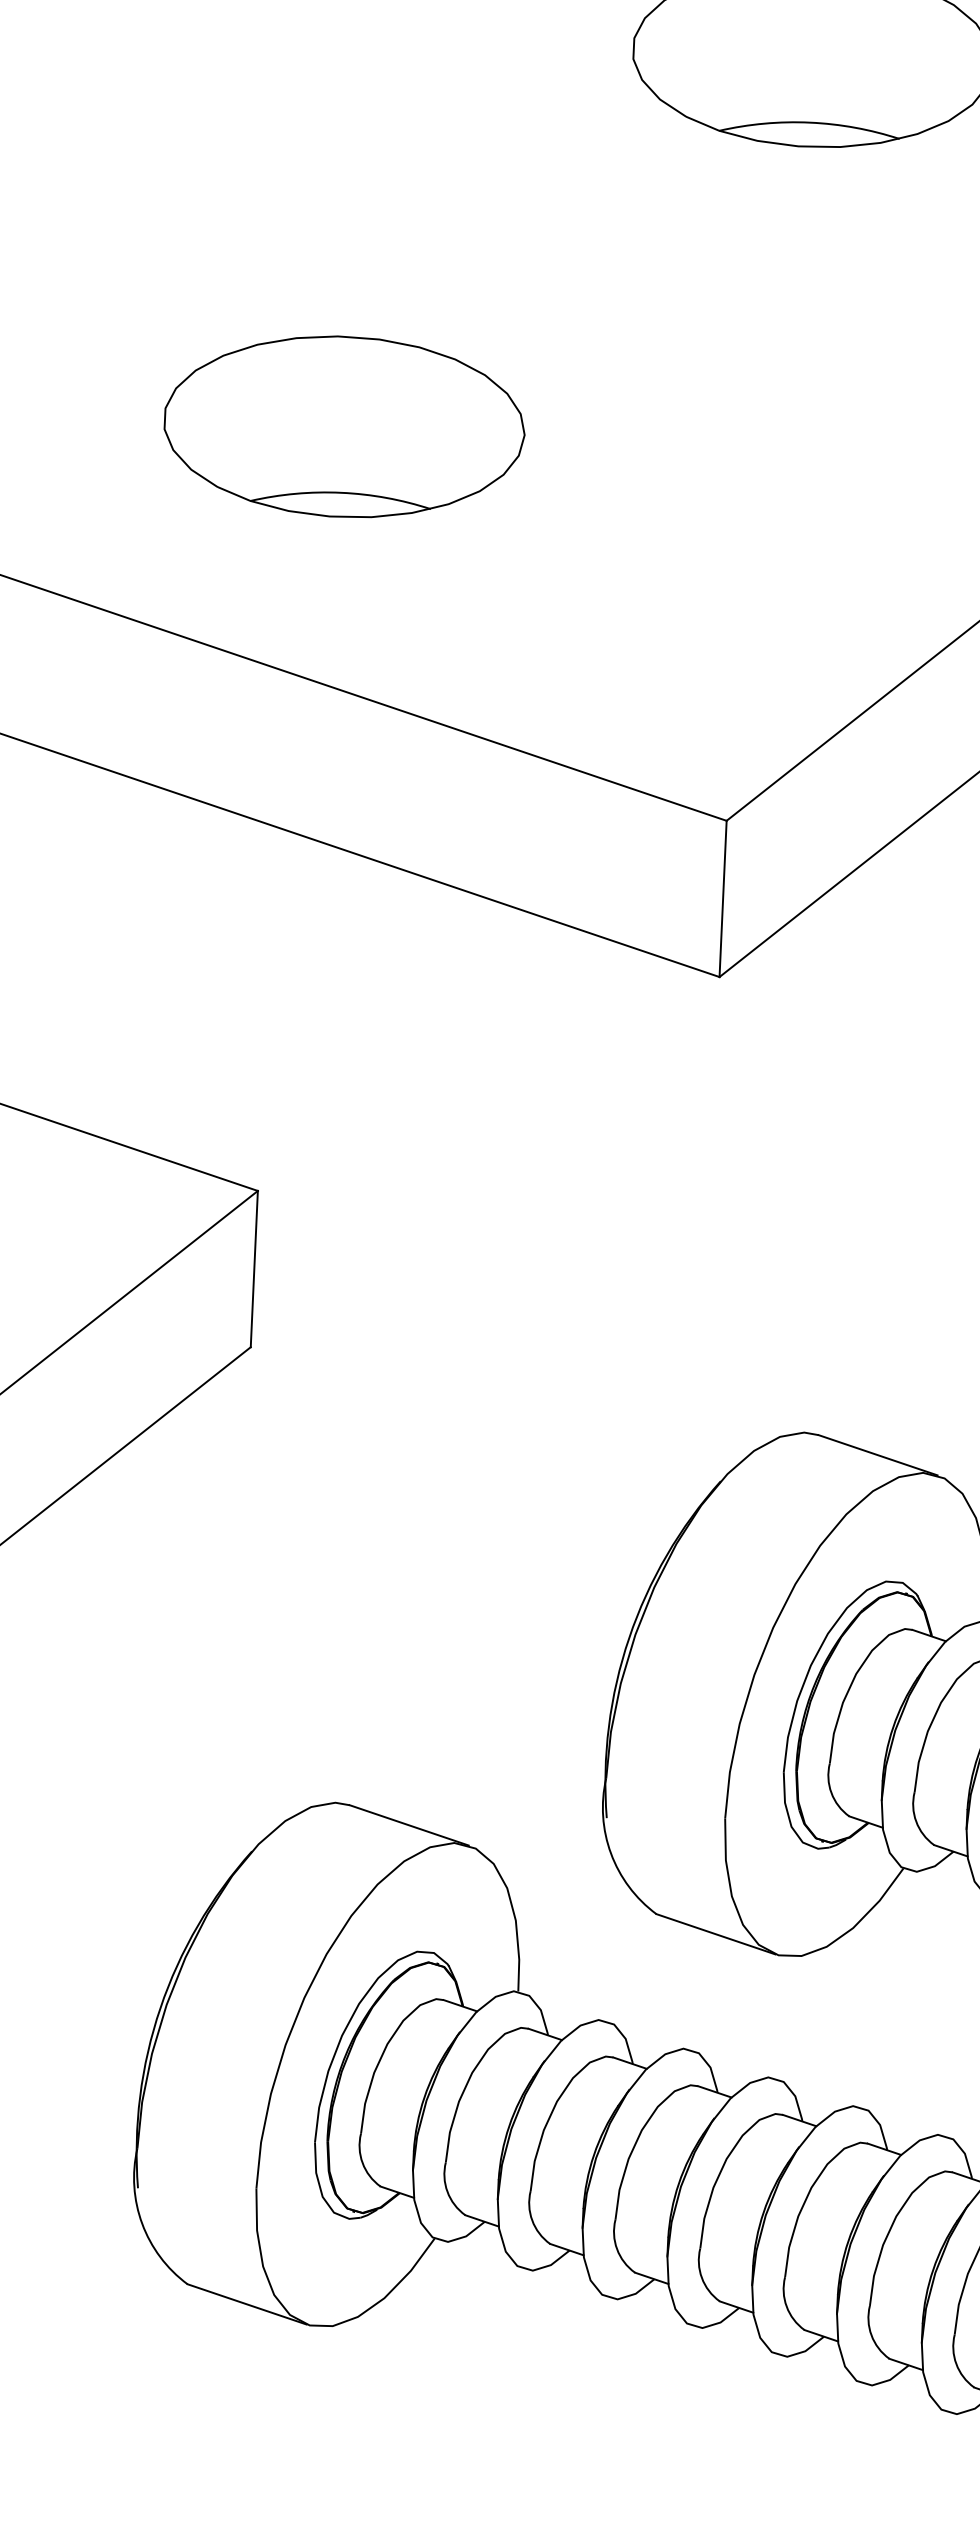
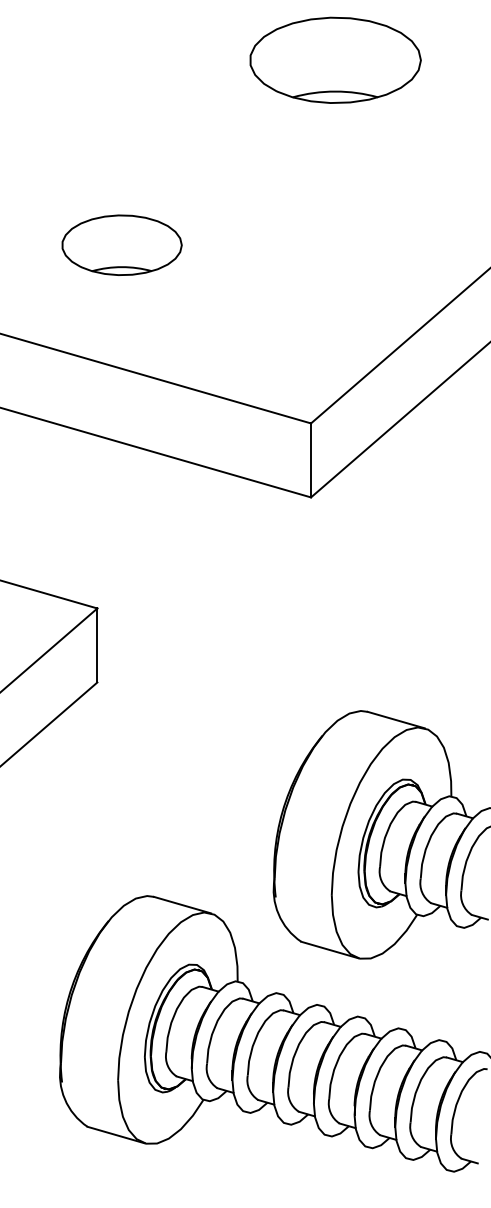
part: (345, 425) -> (122, 244), size x0.7

